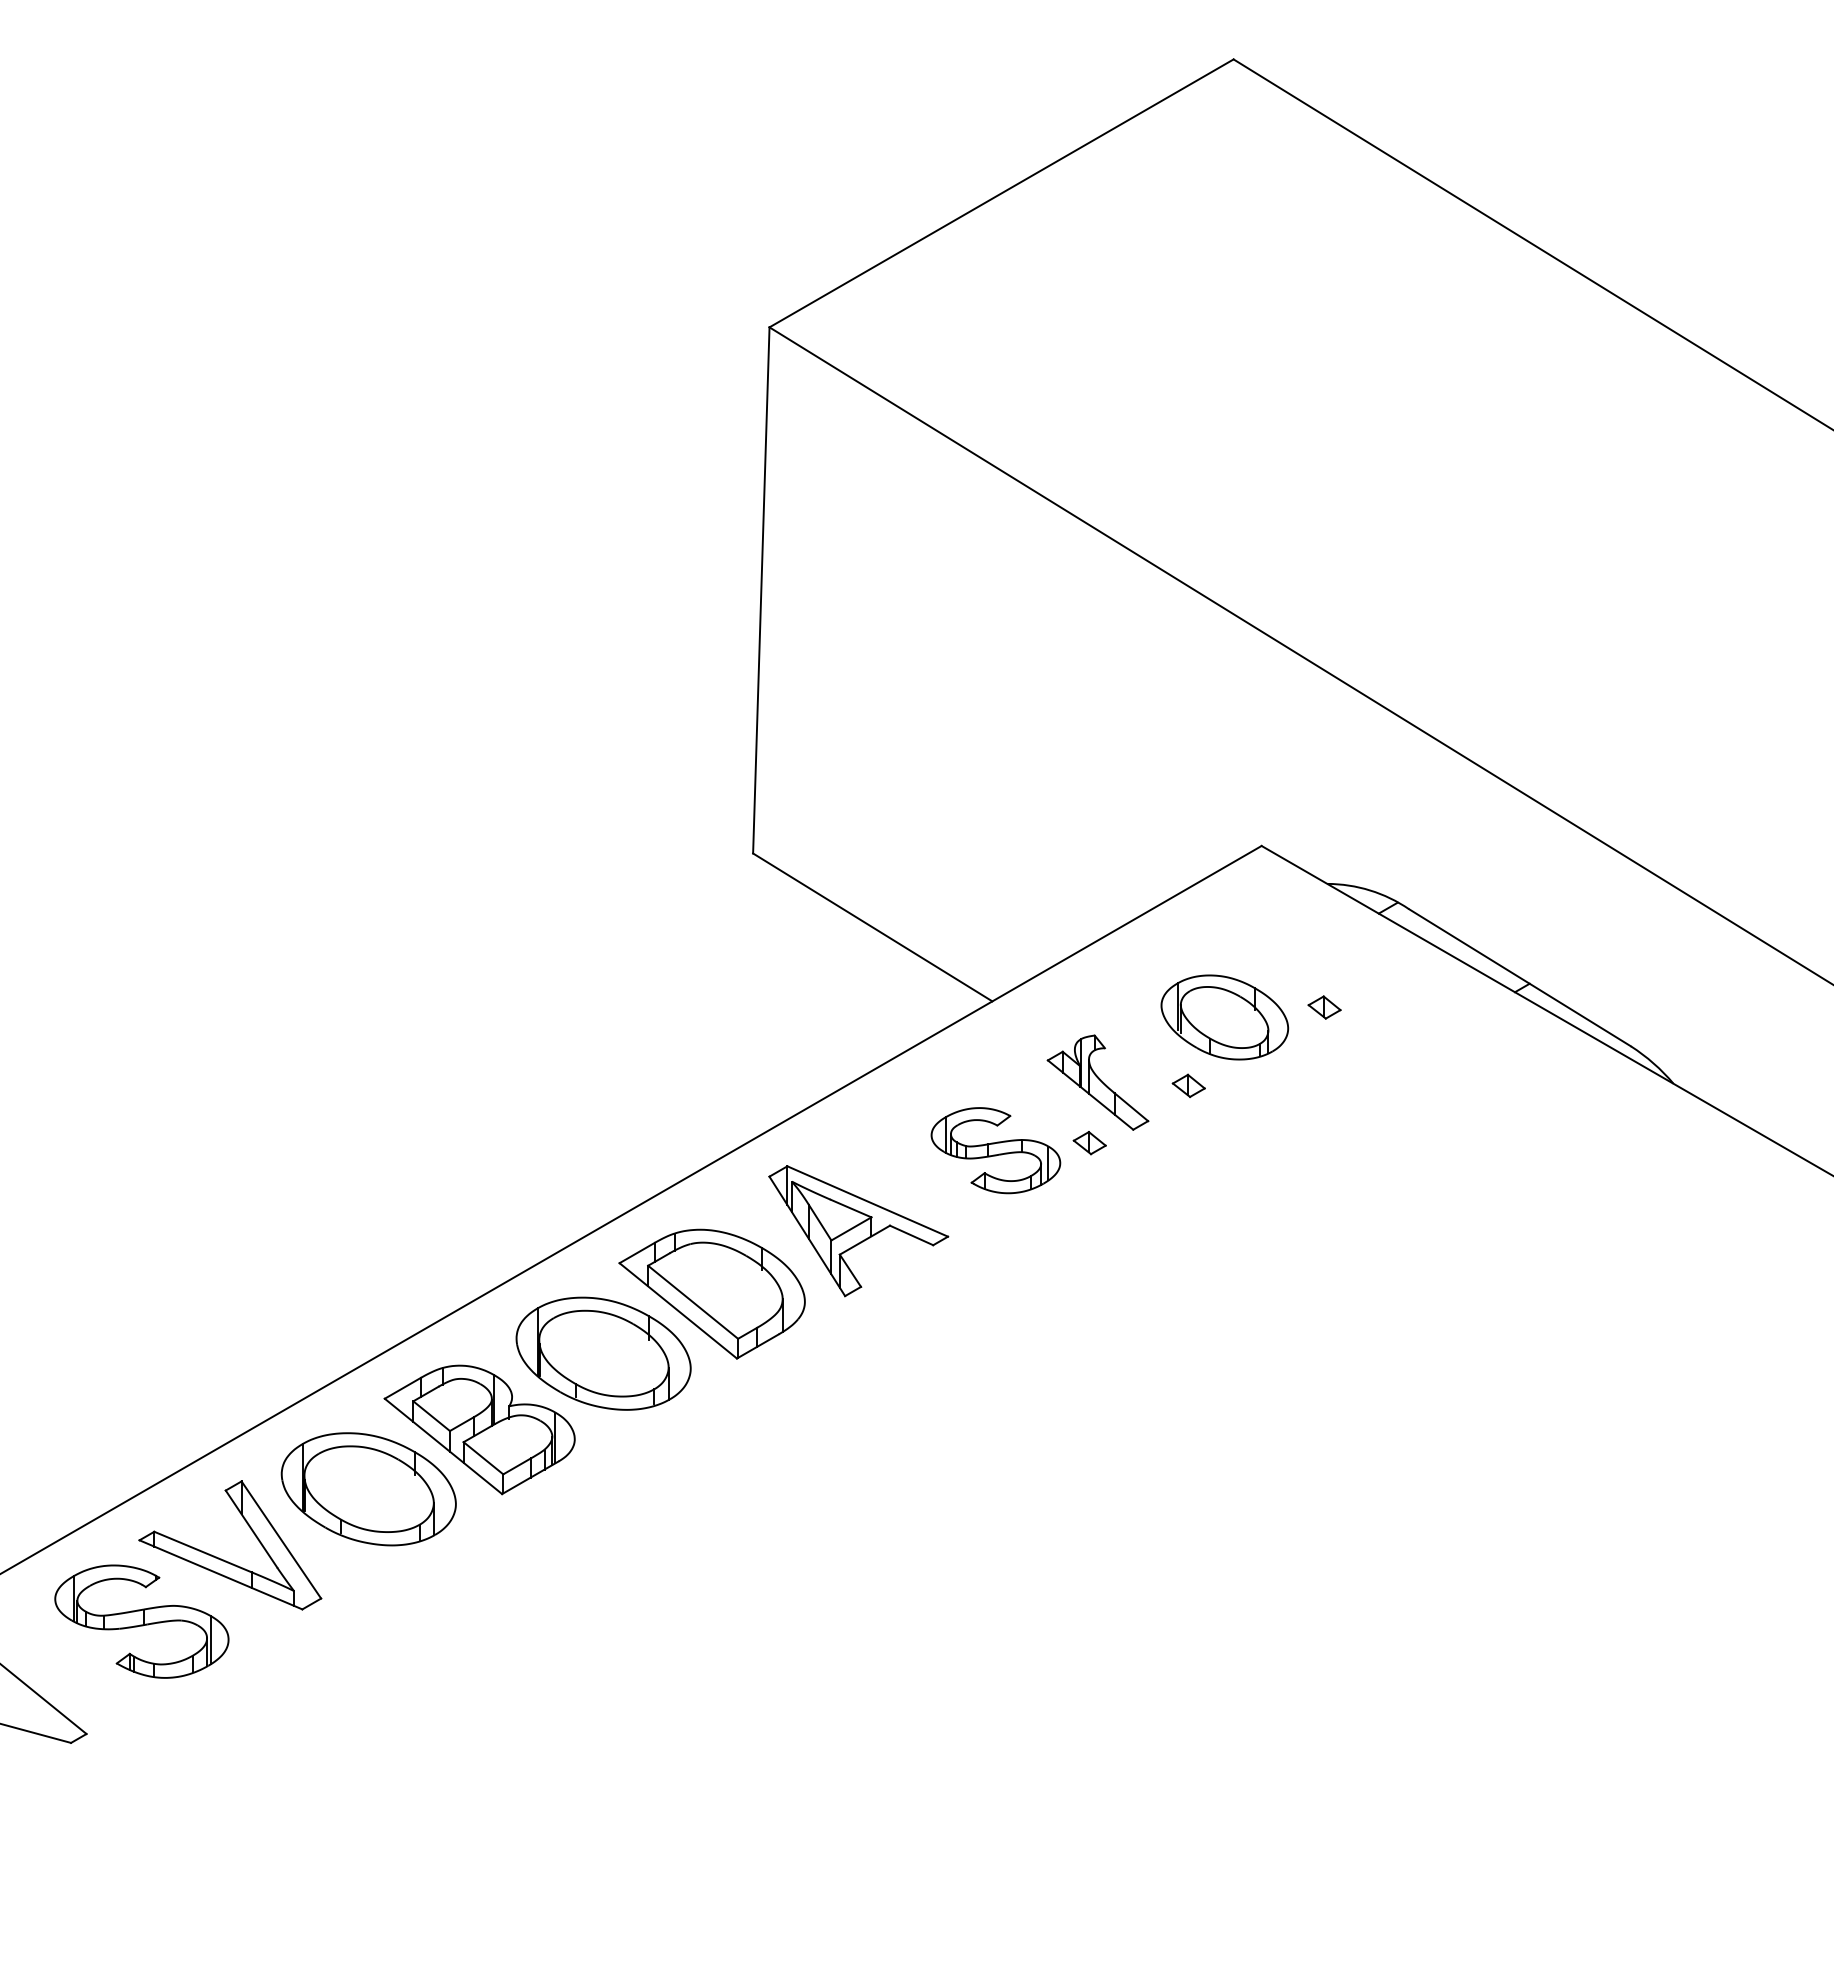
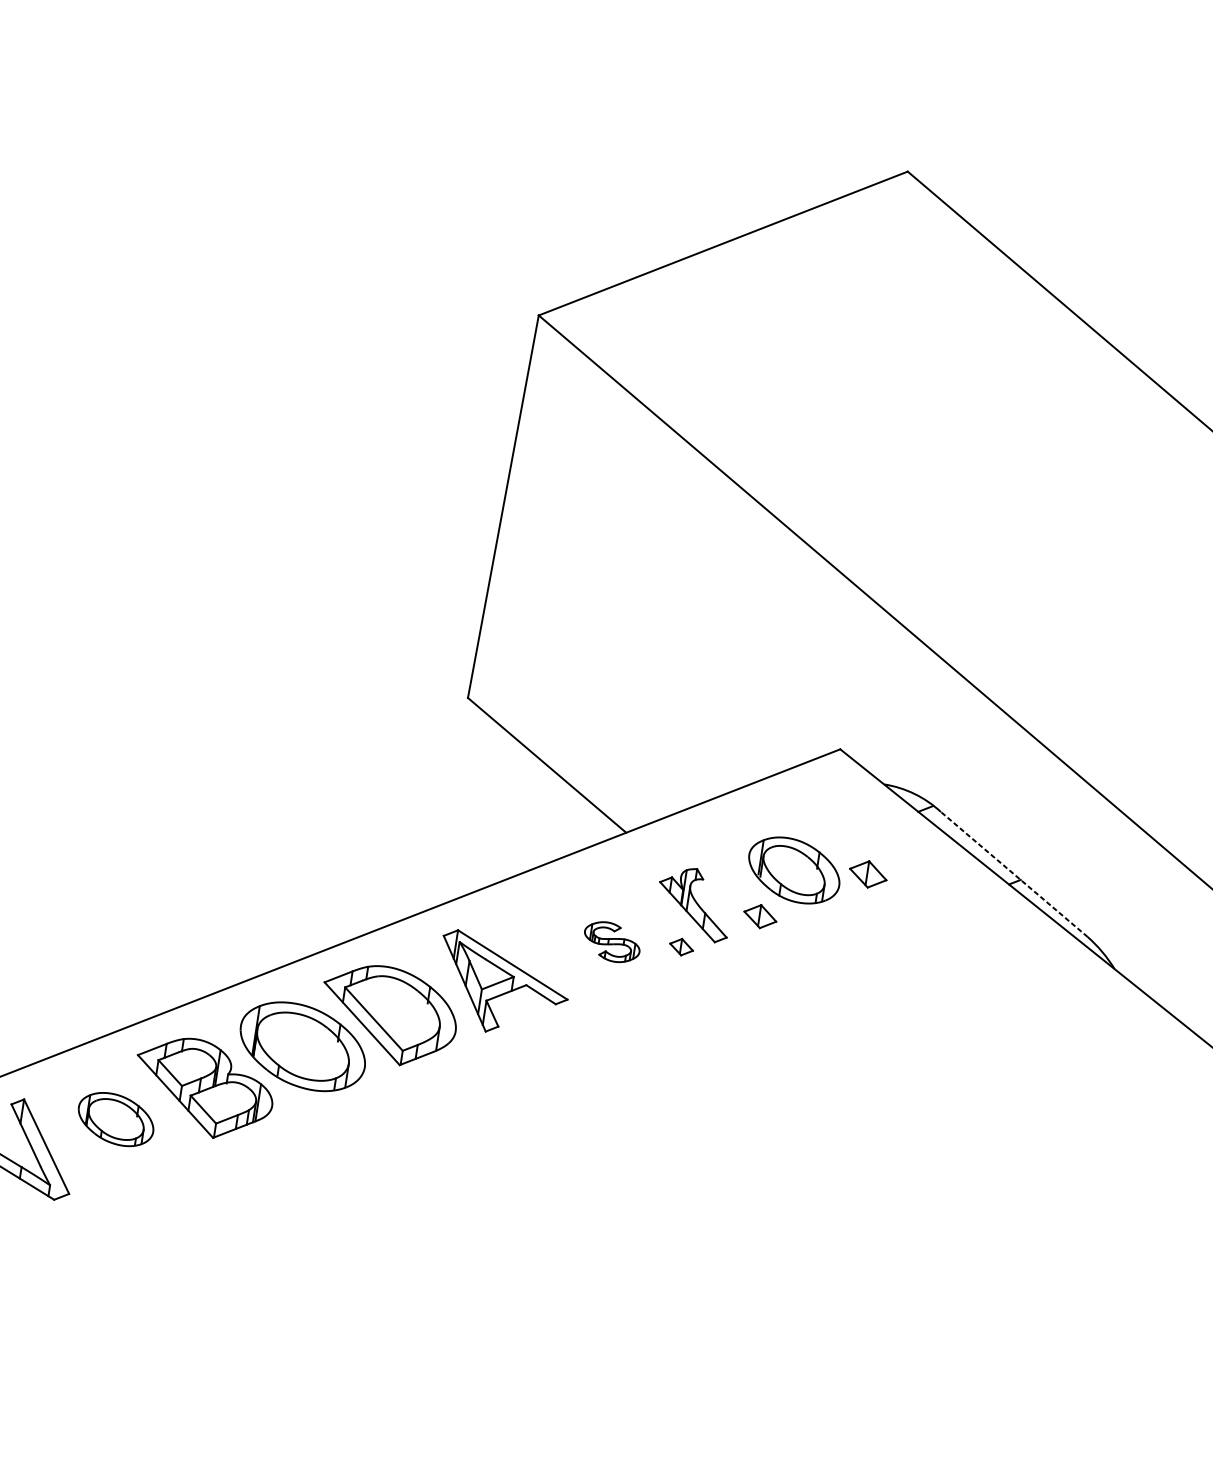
line: (1519, 977) -> (1013, 874), solid -> dashed
part: (1324, 1007) -> (868, 874), size x1.6
part: (1188, 1085) -> (760, 916), size x1.4
part: (995, 1150) -> (611, 942), size x0.6
part: (368, 1489) -> (115, 1119), size x0.6

